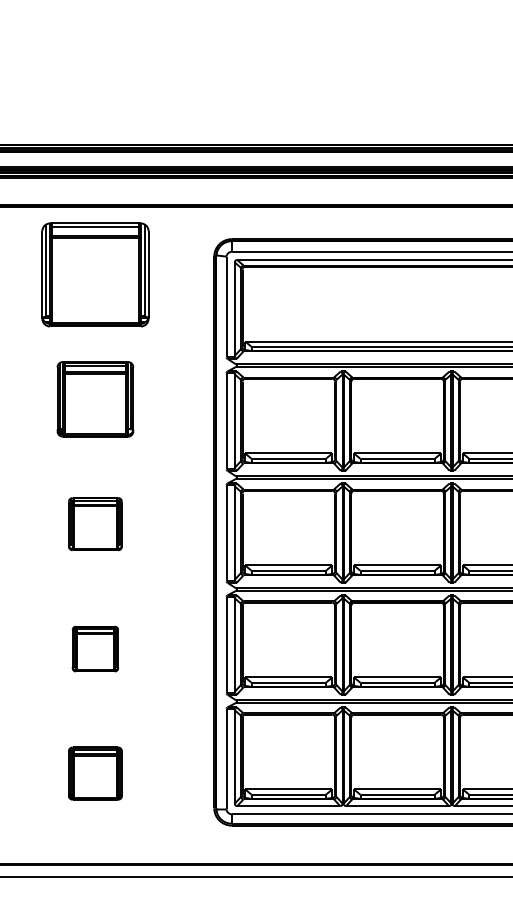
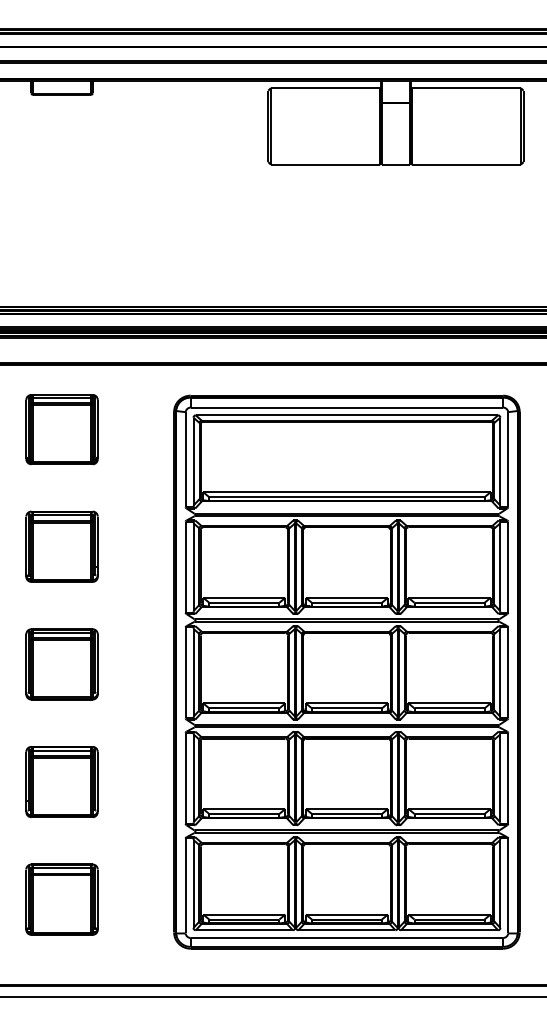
part: (94, 275) -> (61, 429), size x0.71
part: (94, 524) -> (61, 664), size x1.43
part: (94, 649) -> (61, 782), size x1.67
part: (94, 773) -> (61, 899), size x1.43

